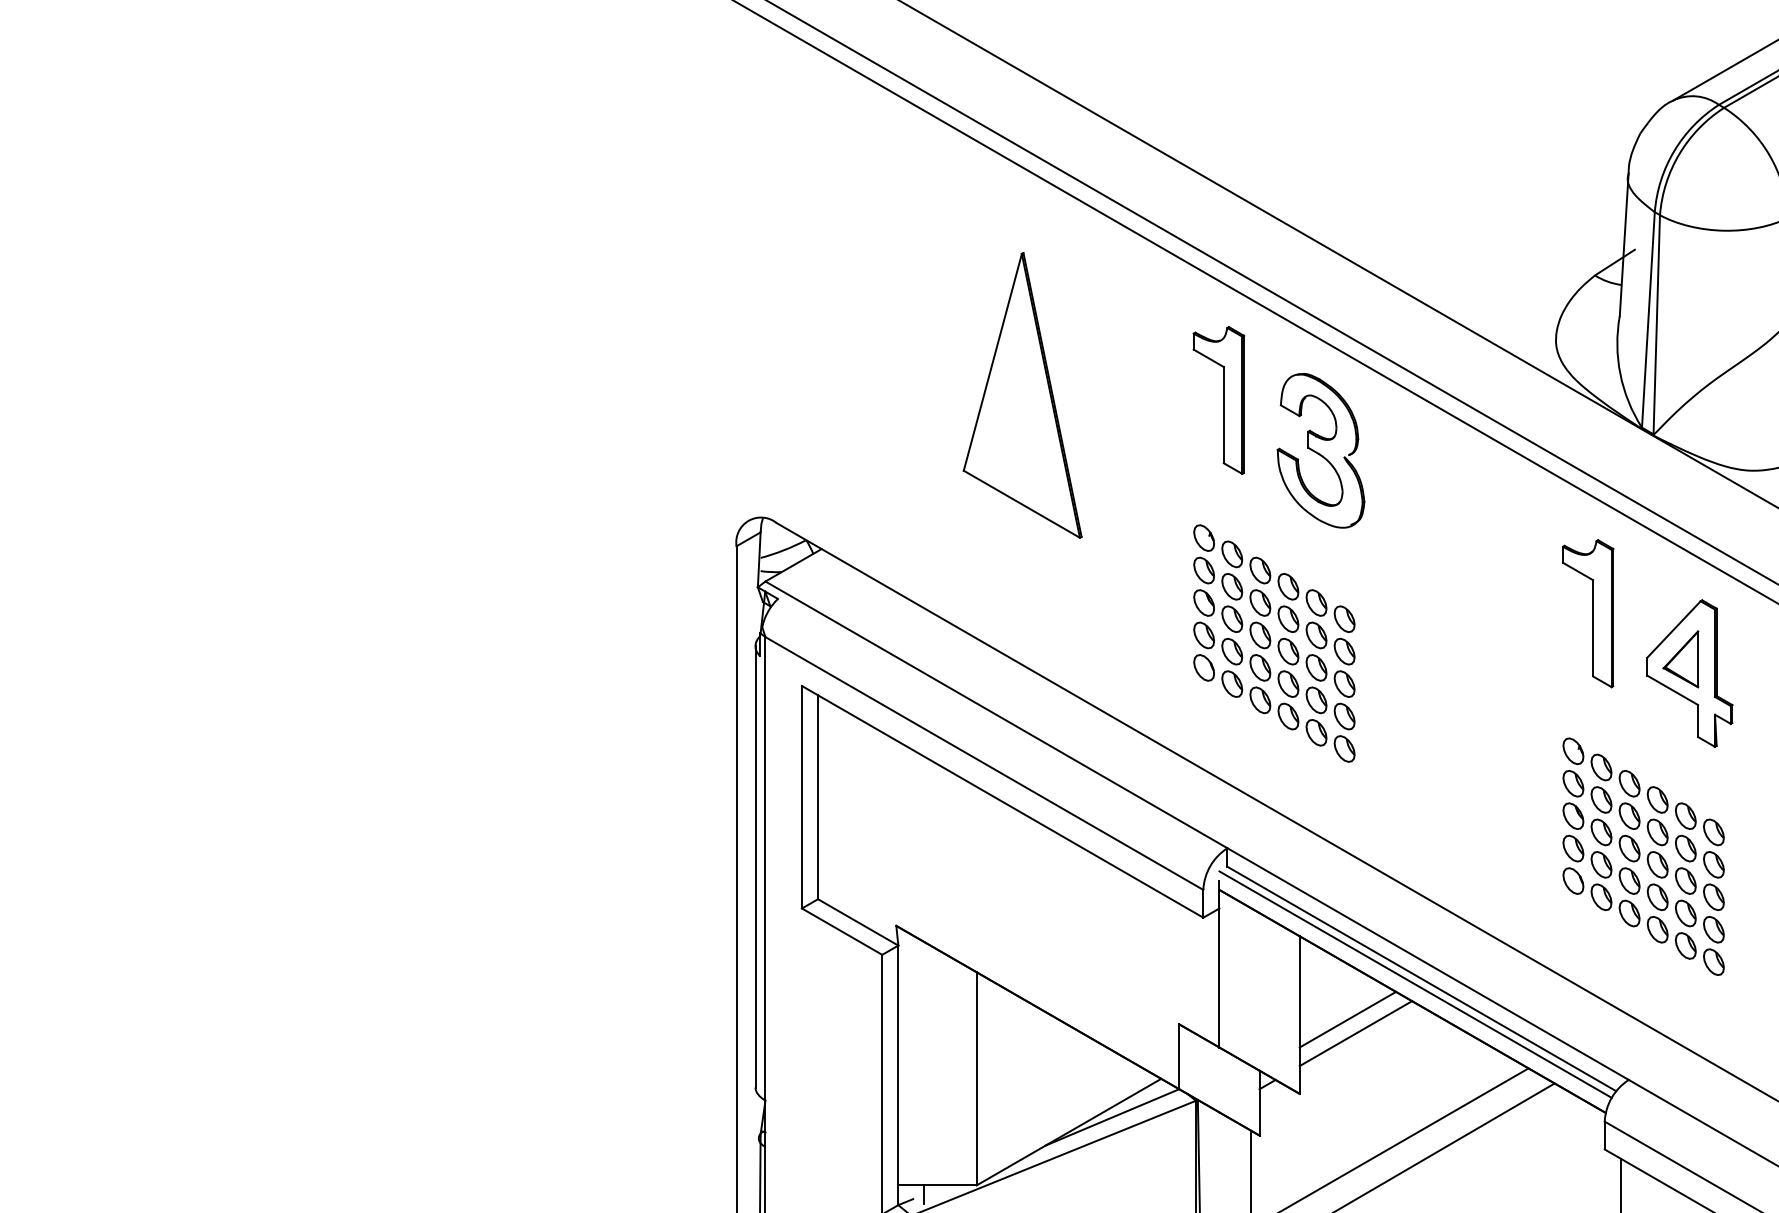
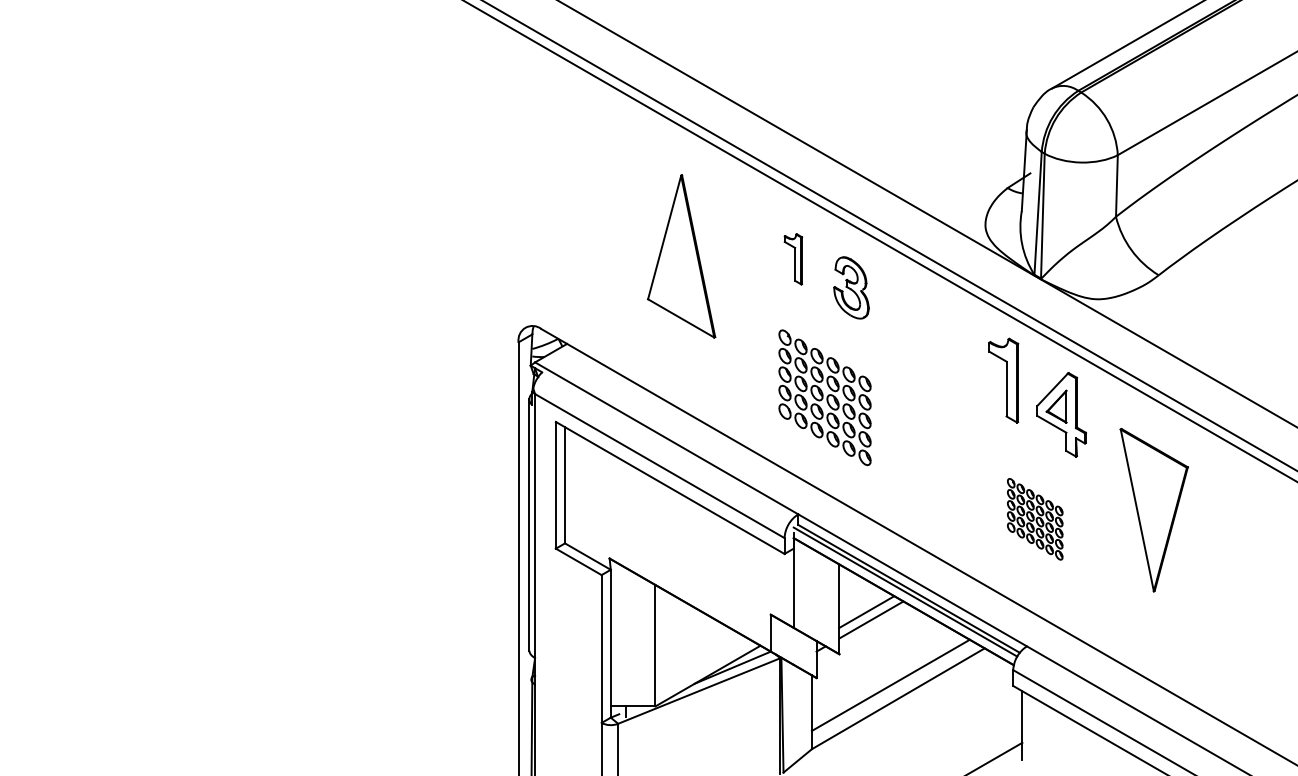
part: (1219, 400) -> (793, 259), size x0.6
part: (1320, 450) -> (851, 287), size x0.7
part: (1642, 857) -> (1034, 519), size x0.6

